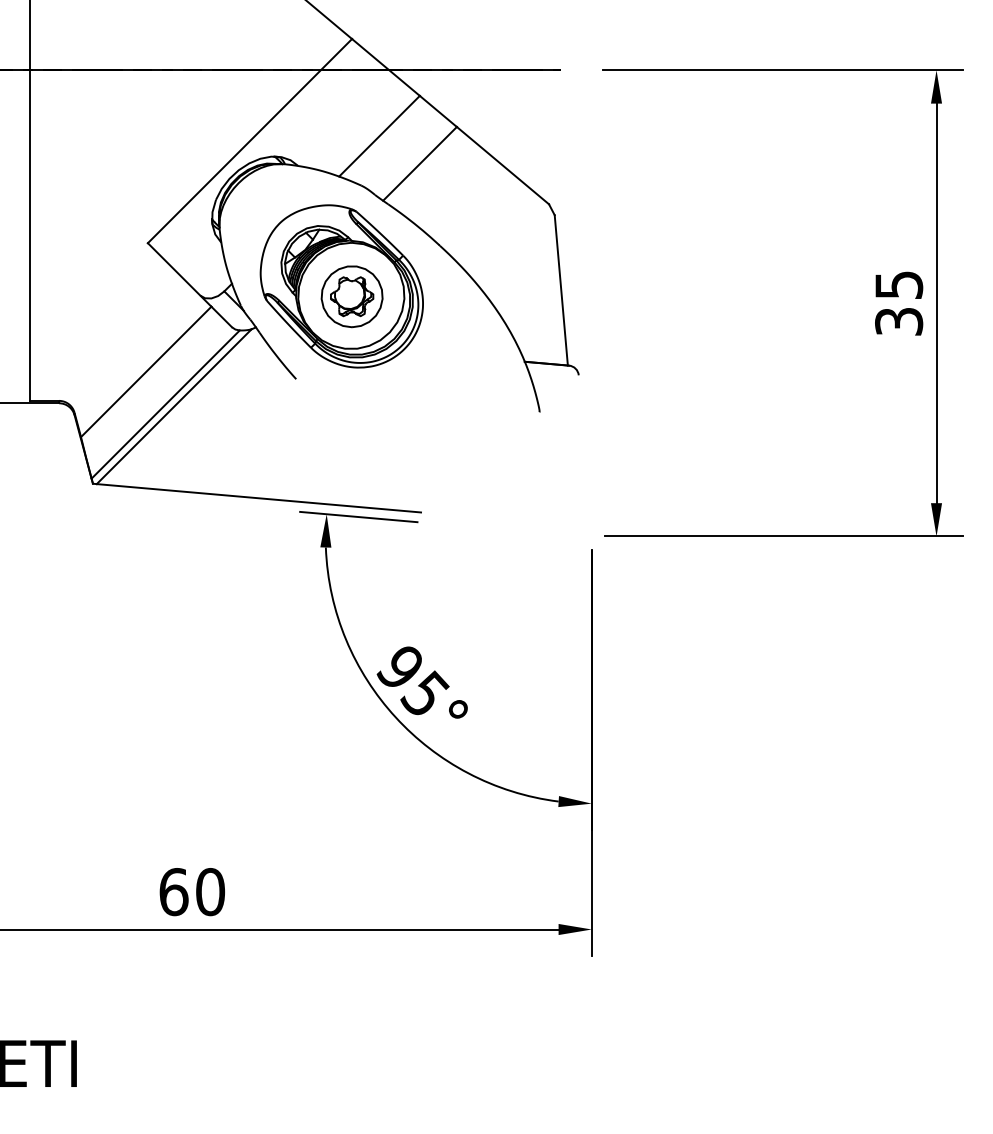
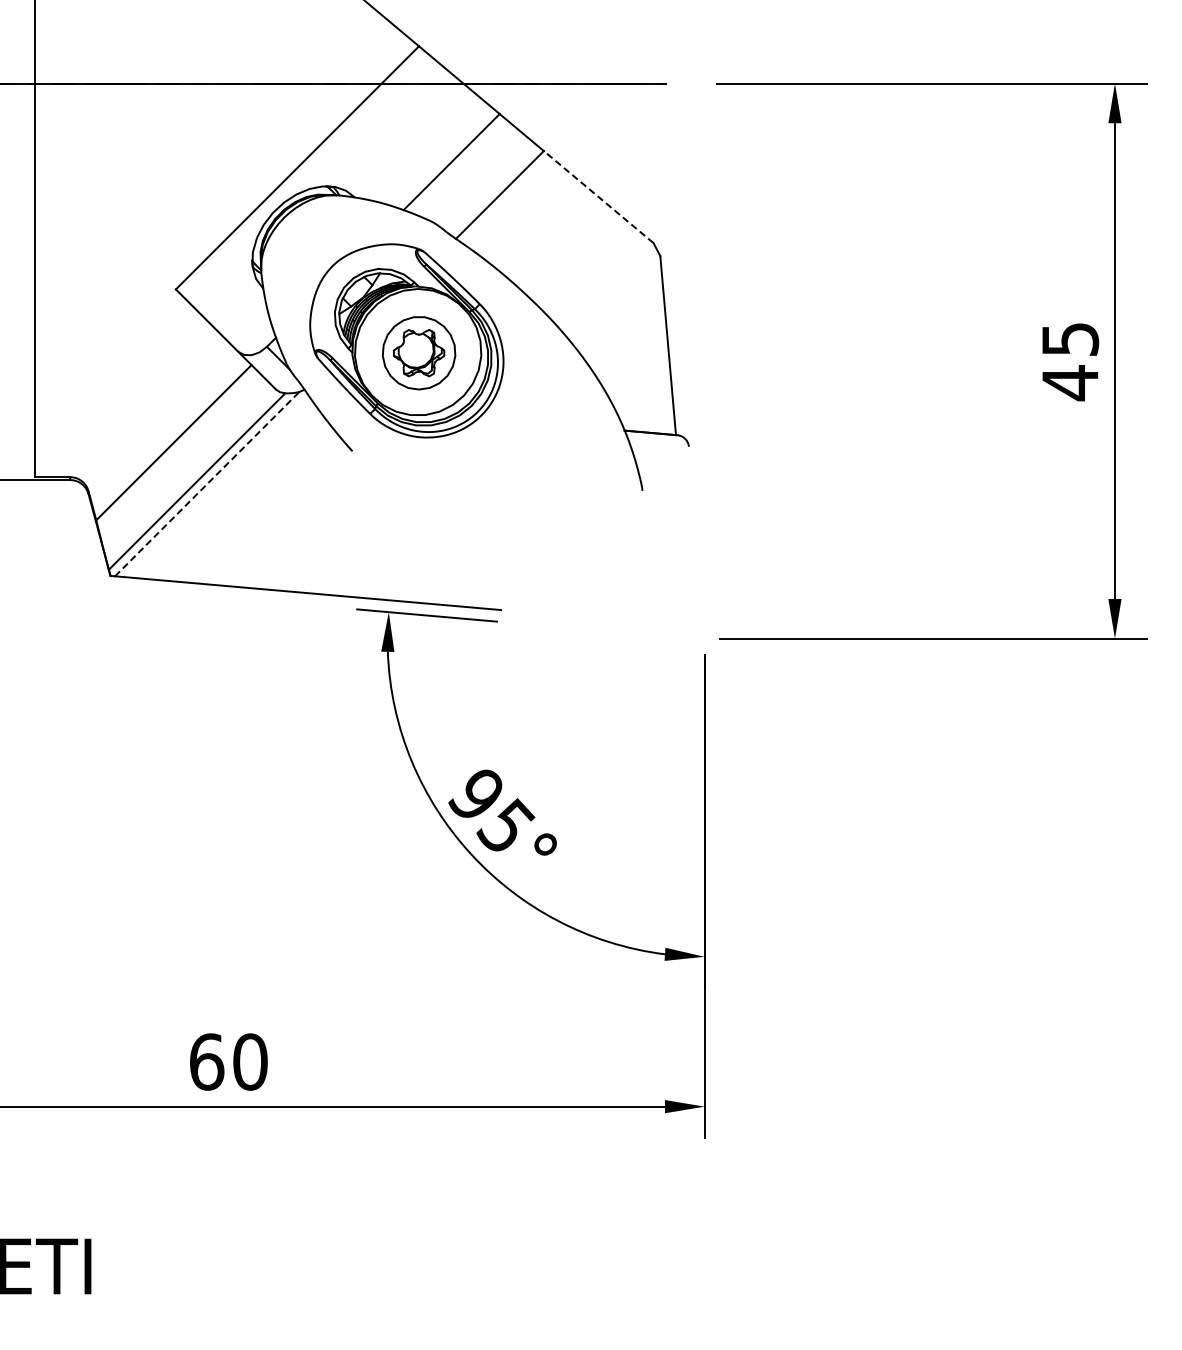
line: (502, 165) -> (598, 197), solid -> dashed
text: (899, 322) -> (1070, 383), 35 -> 45
line: (174, 406) -> (207, 483), solid -> dashed

